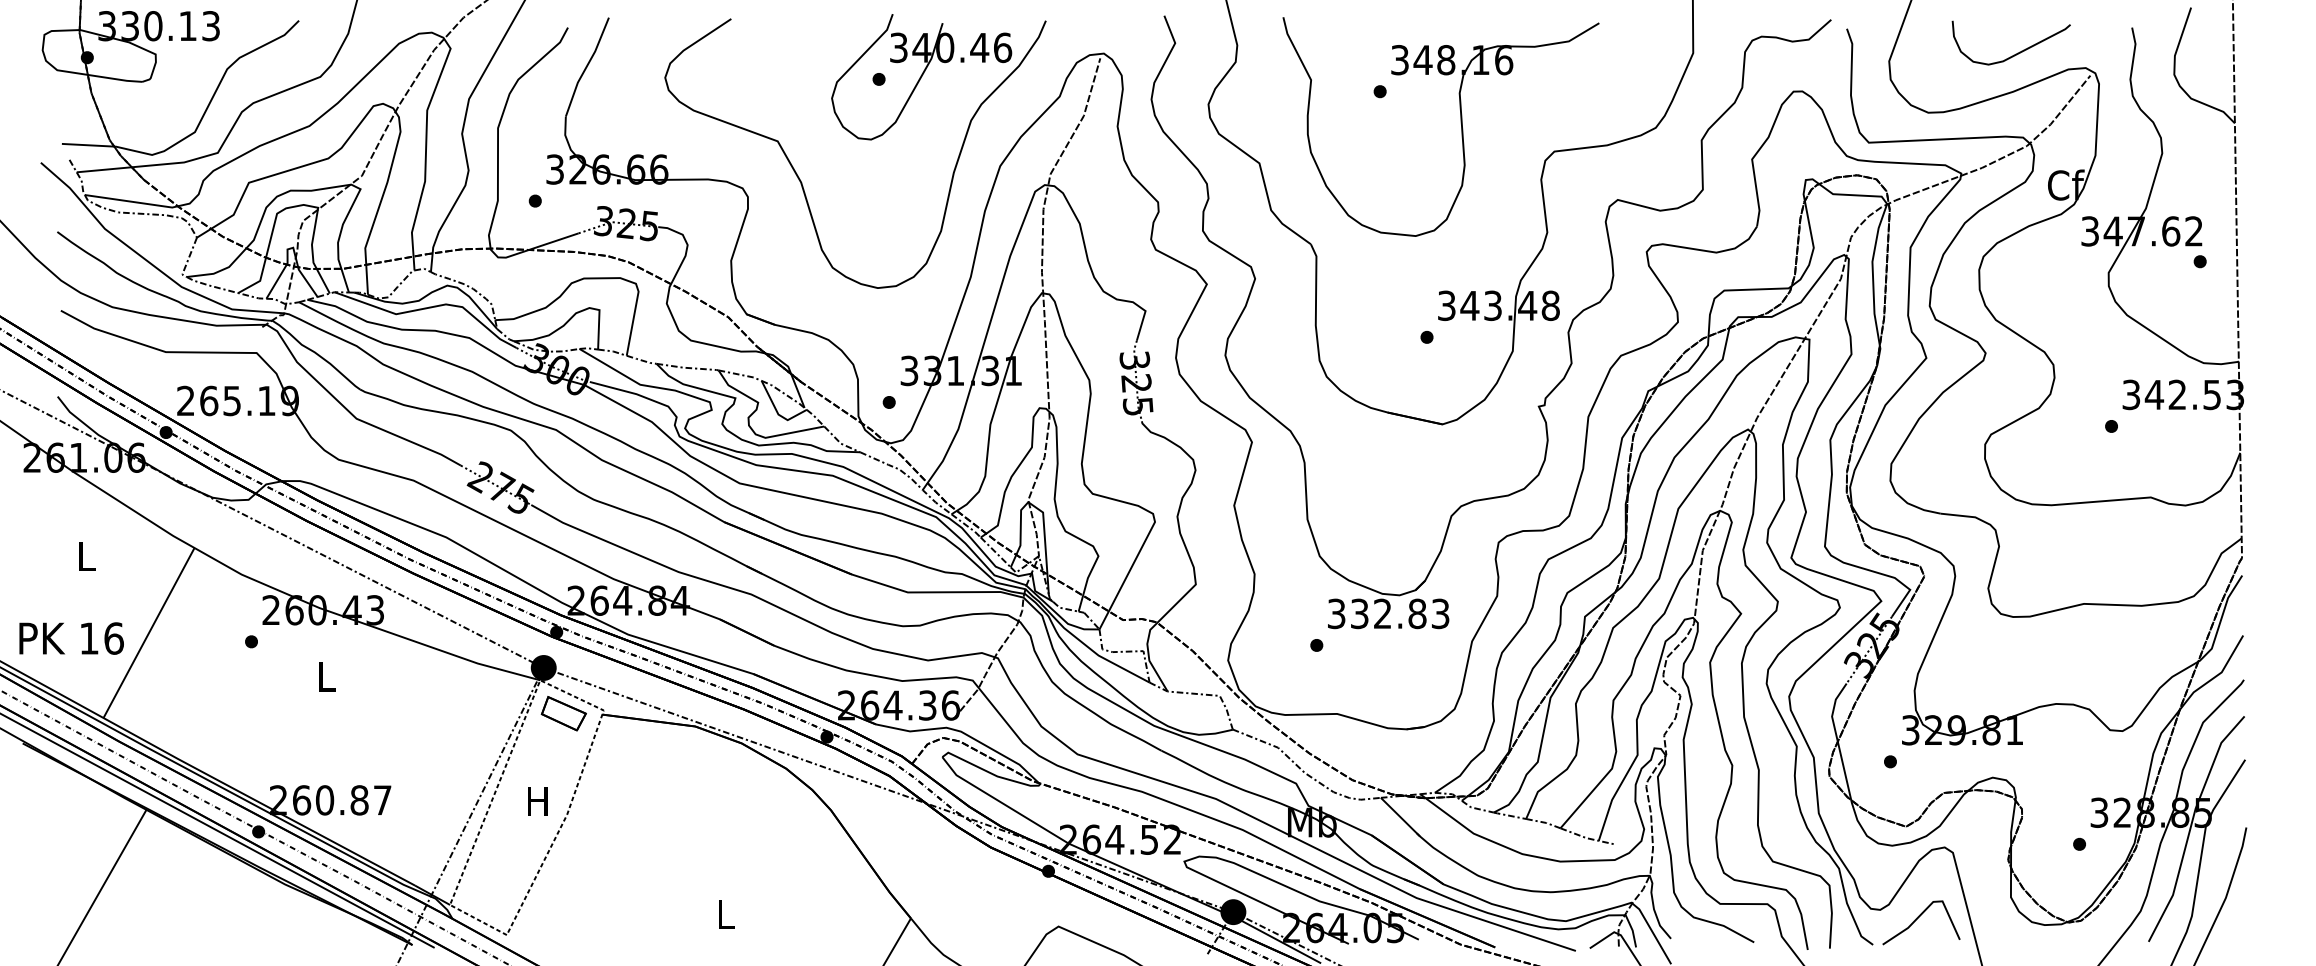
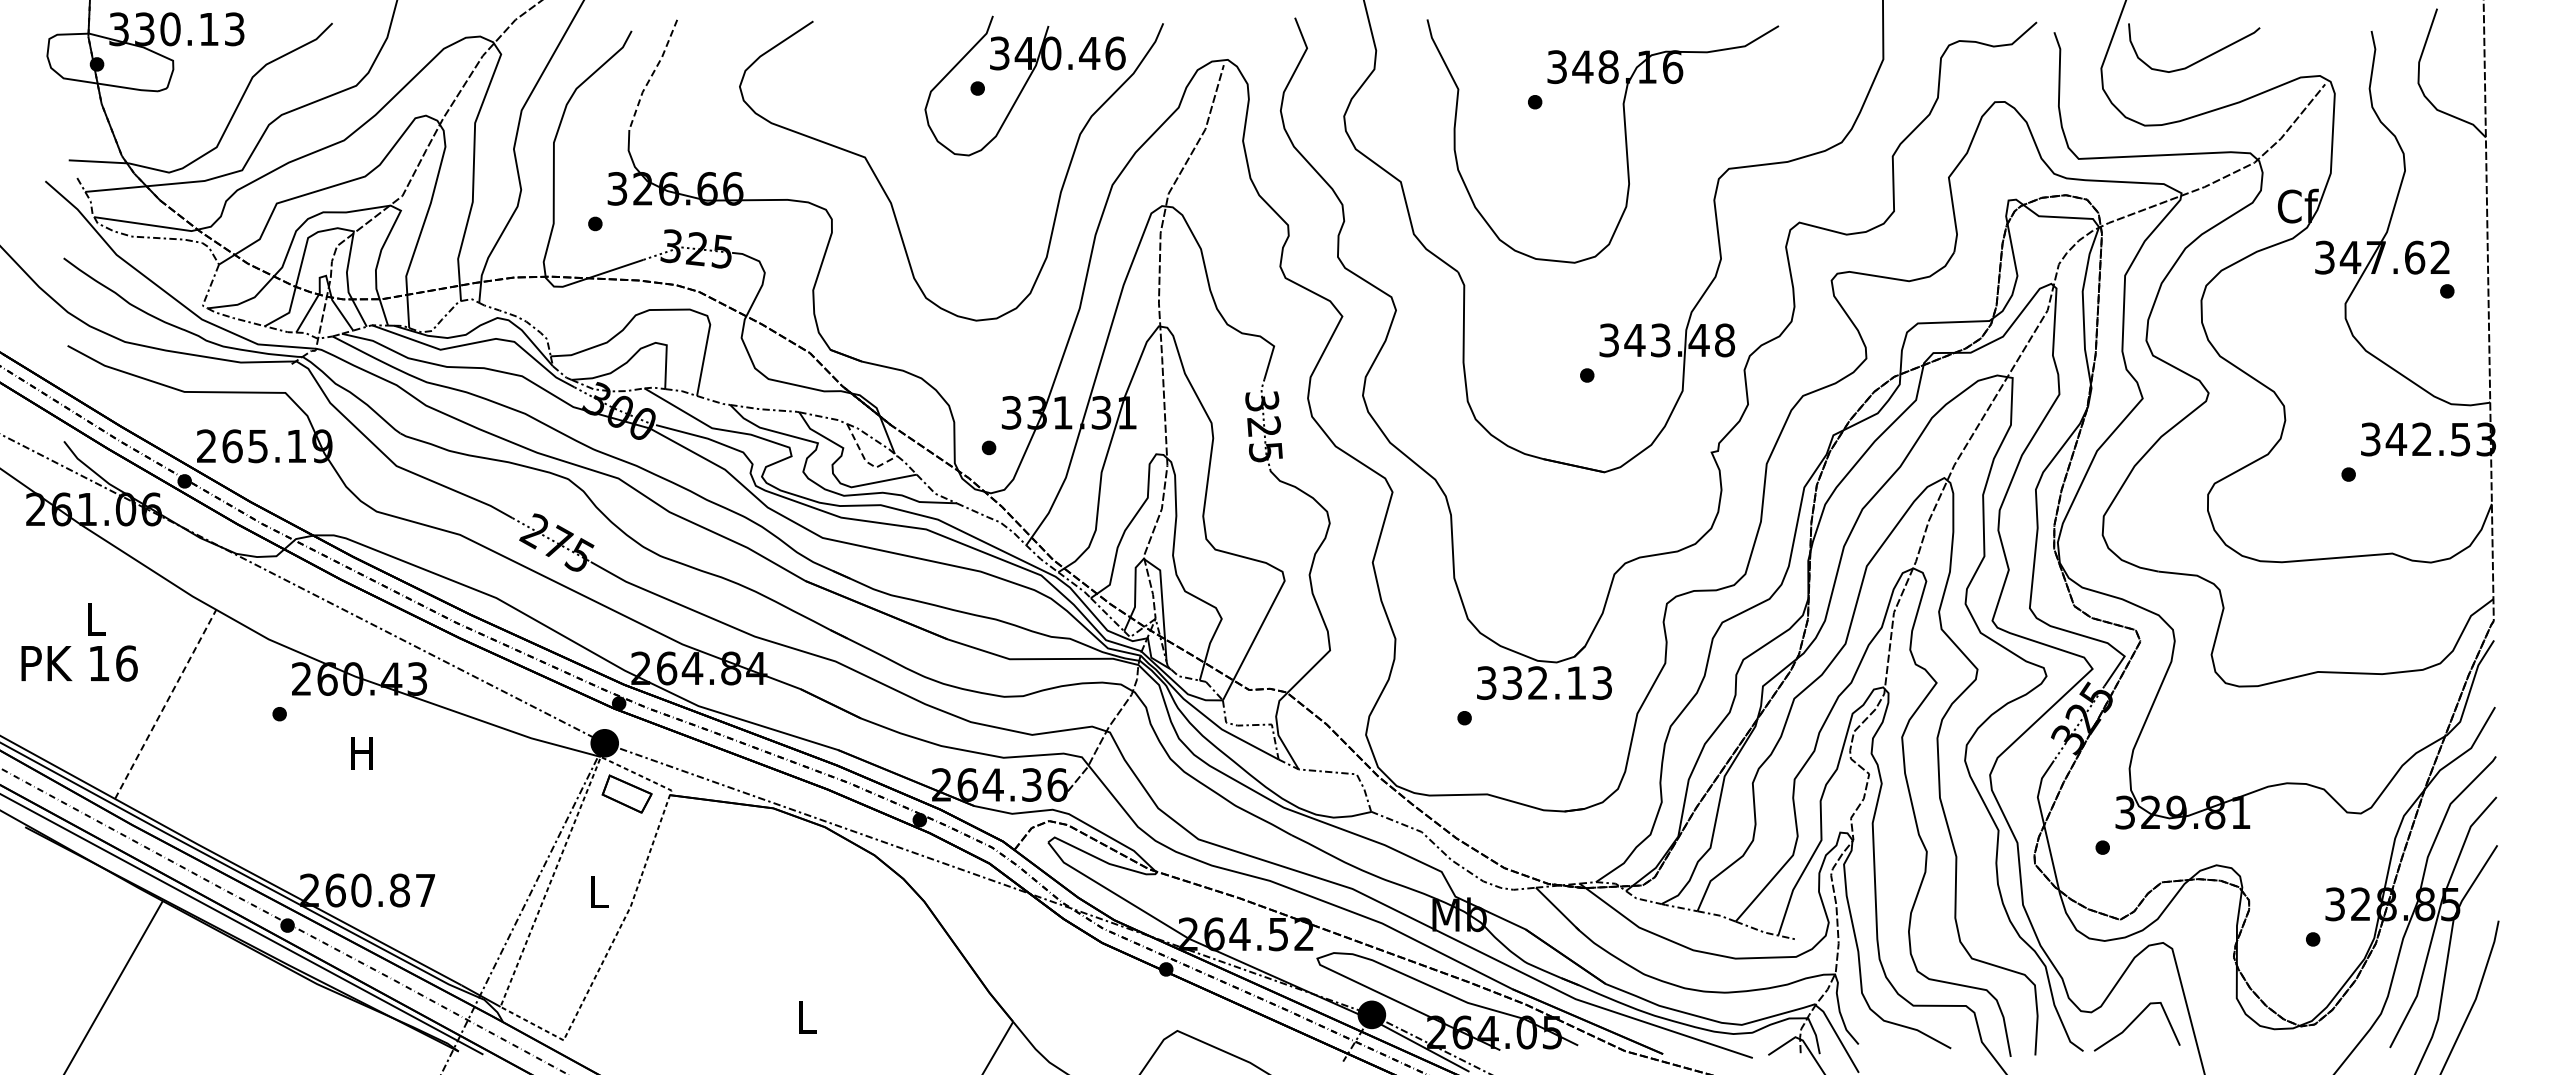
curve: (2016, 53) -> (2200, 59), moved
line: (586, 66) -> (652, 74), solid -> dashed
line: (778, 413) -> (865, 460), solid -> dashed
text: (1417, 613) -> (1576, 682), 332.83 -> 332.13
line: (148, 632) -> (165, 703), solid -> dashed
text: (71, 638) -> (79, 663), moved
text: (325, 677) -> (361, 753), L -> H
text: (537, 801) -> (597, 891), H -> L

